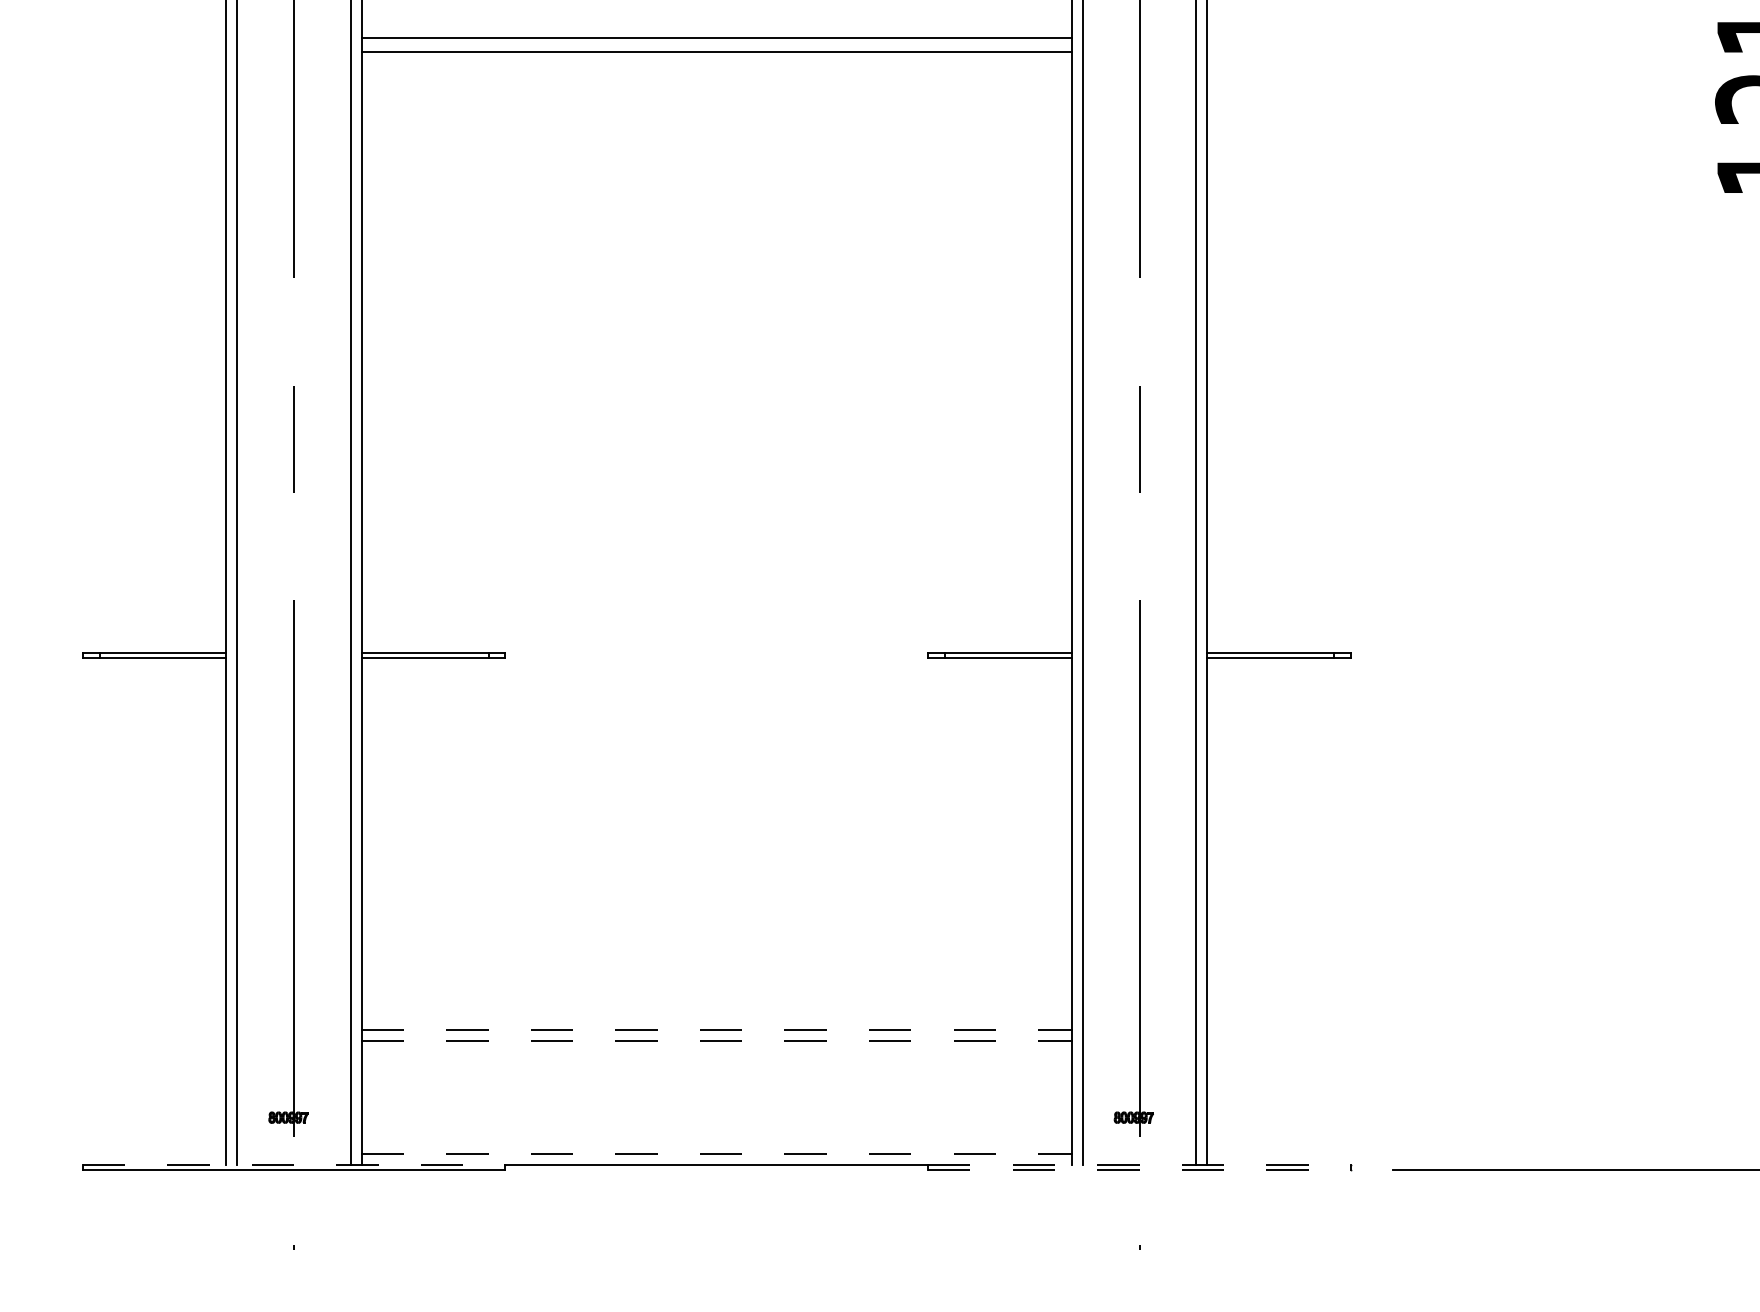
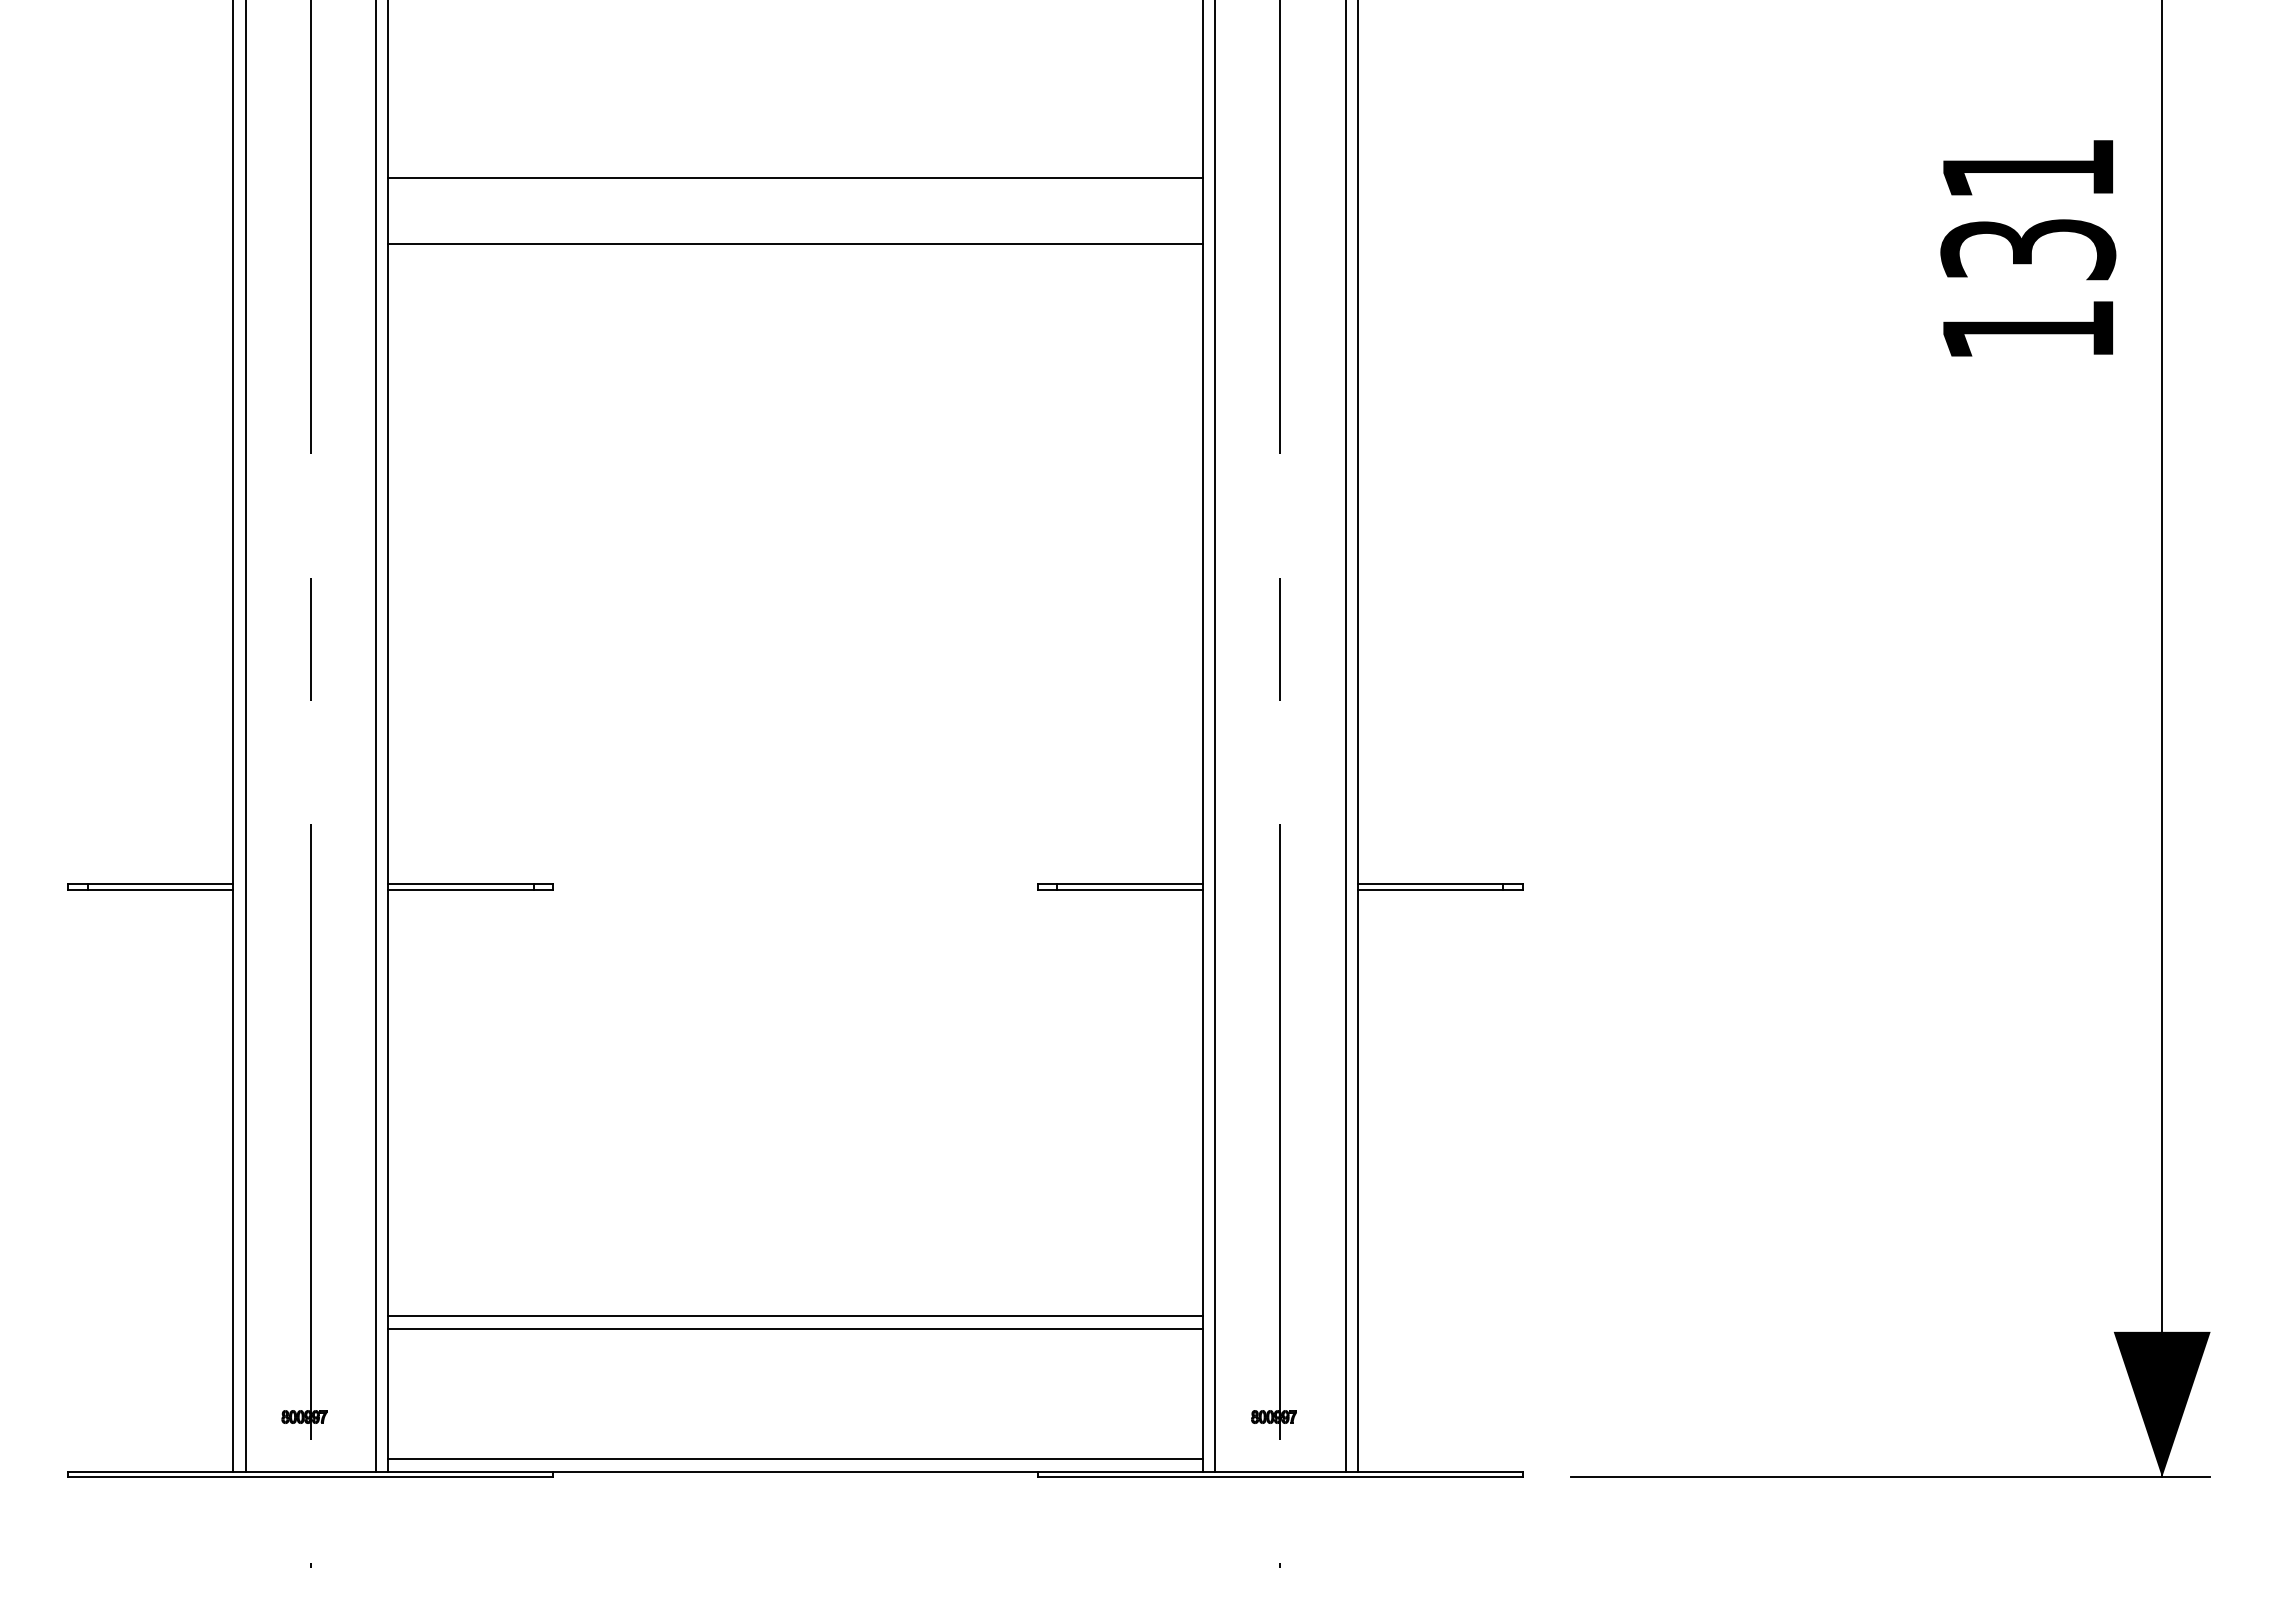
line: (716, 51) -> (795, 243), moved
line: (717, 1030) -> (796, 1316), dashed -> solid
line: (717, 1040) -> (796, 1328), dashed -> solid
line: (717, 1154) -> (796, 1459), dashed -> solid
line: (294, 1165) -> (311, 1471), dashed -> solid
line: (1139, 1165) -> (1280, 1471), dashed -> solid
line: (1139, 1170) -> (1280, 1477), dashed -> solid

